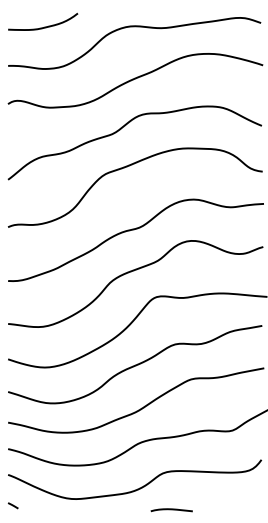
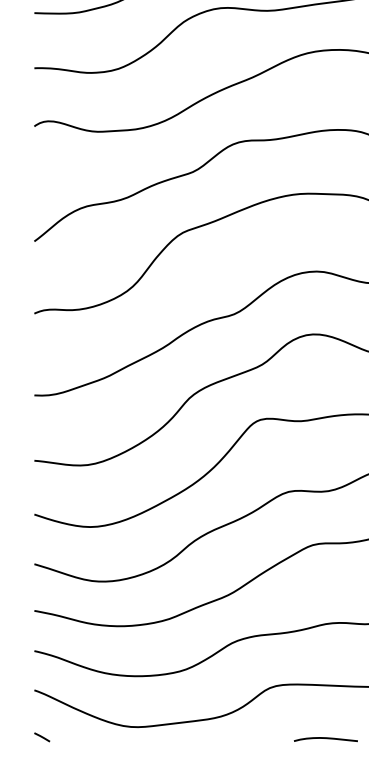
curve: (171, 510) -> (325, 739), moved

